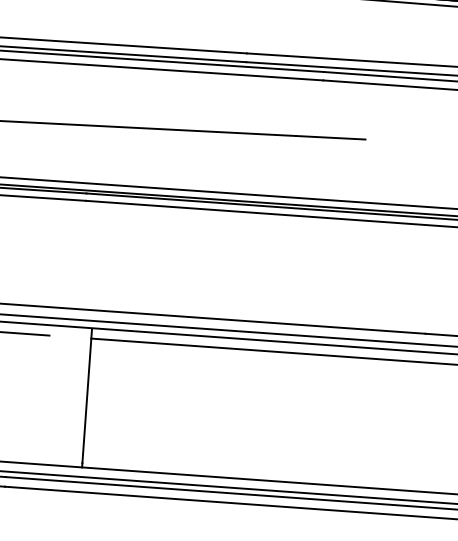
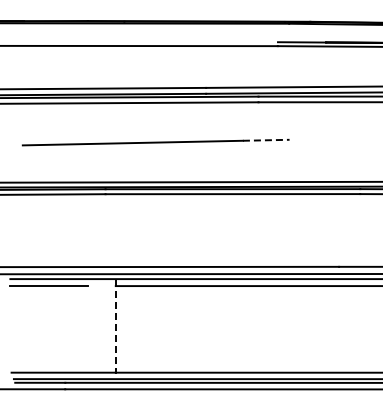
line: (331, 138) -> (266, 140), solid -> dashed
line: (86, 397) -> (115, 325), solid -> dashed

